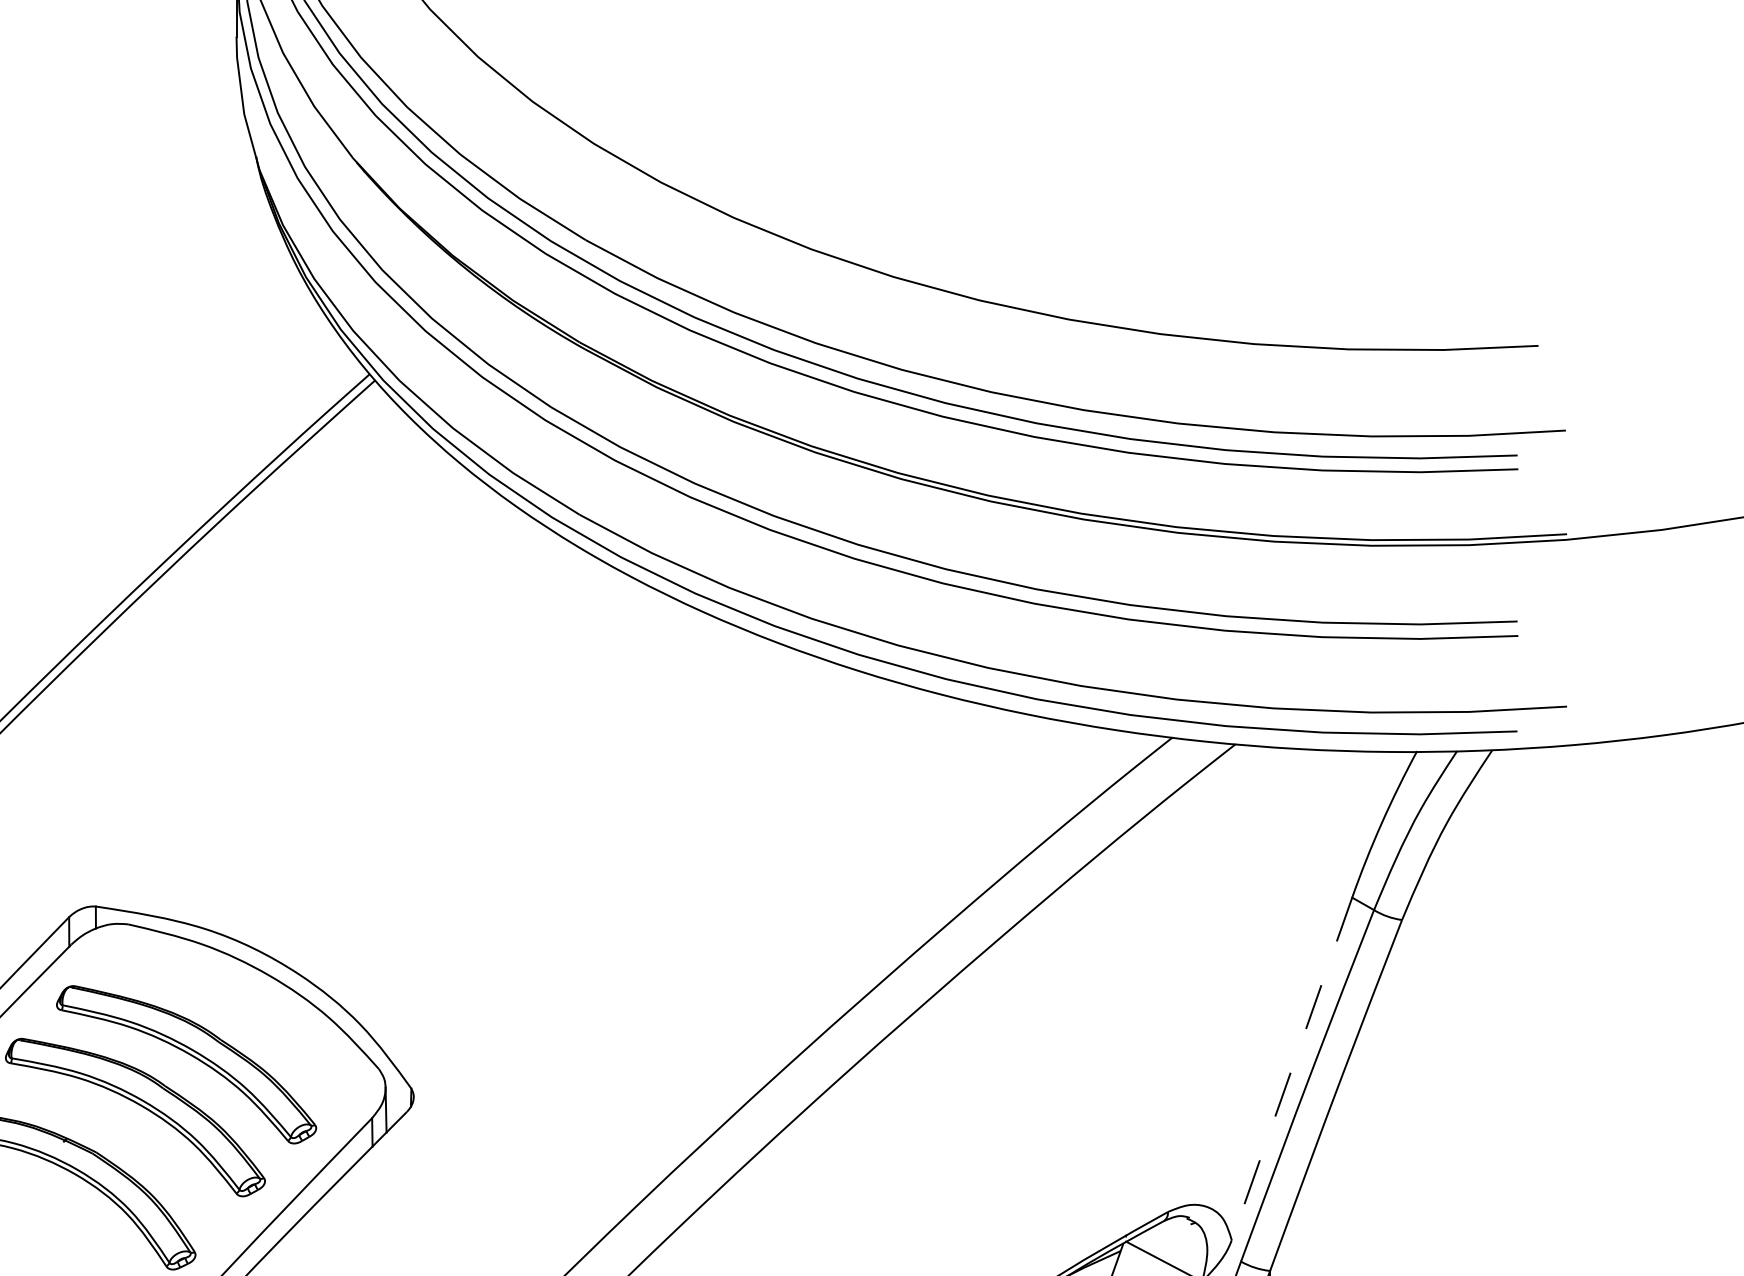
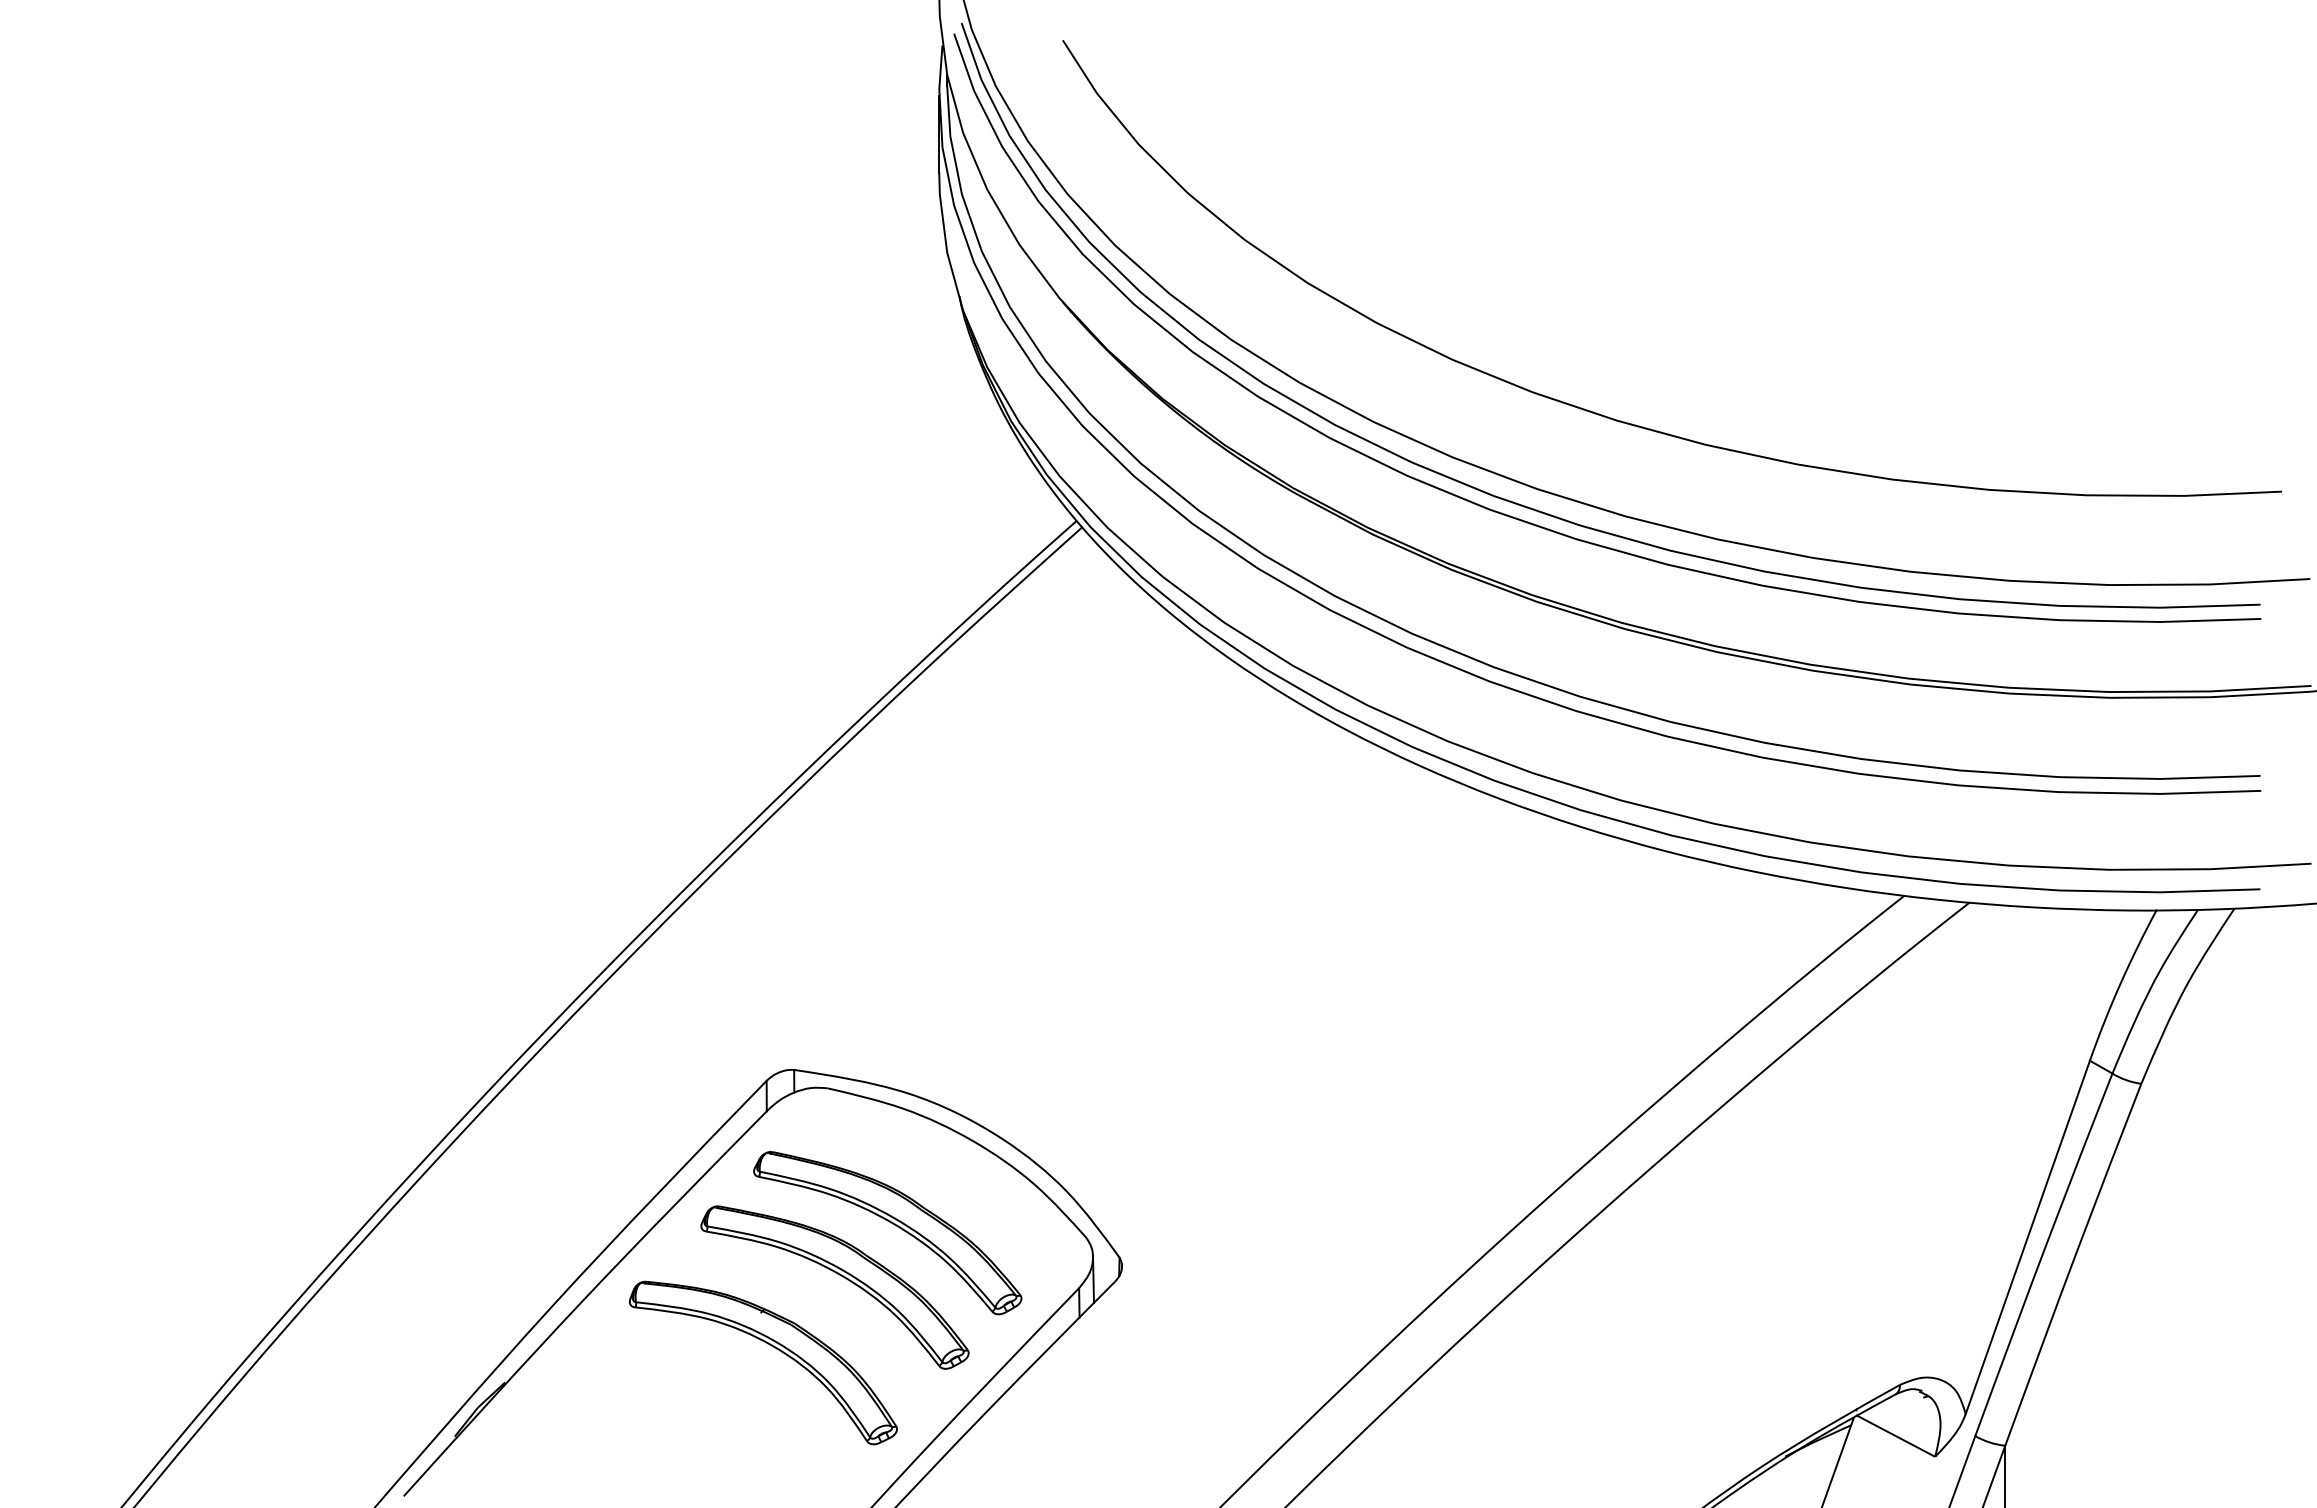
line: (1291, 1069) -> (2027, 1237), dashed -> solid

